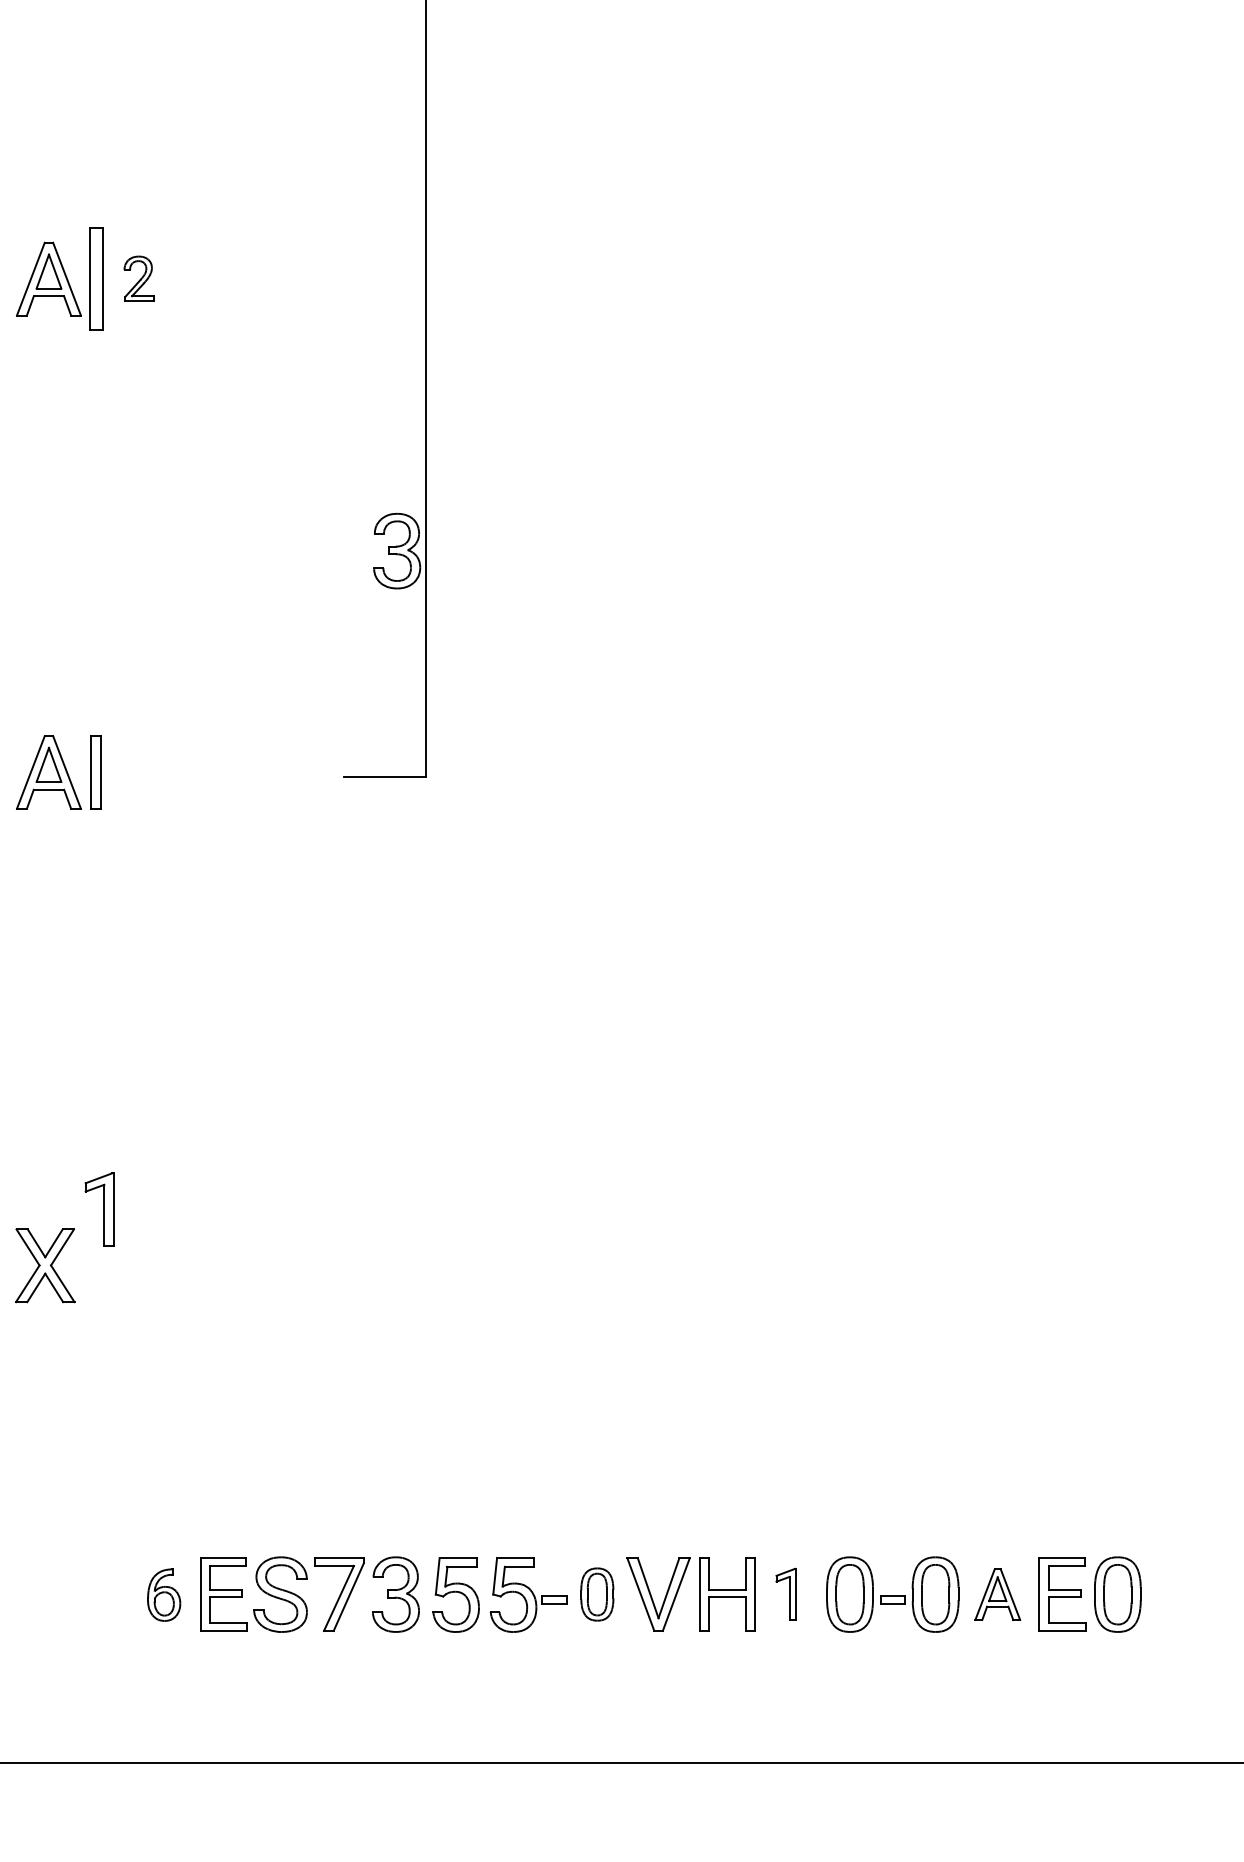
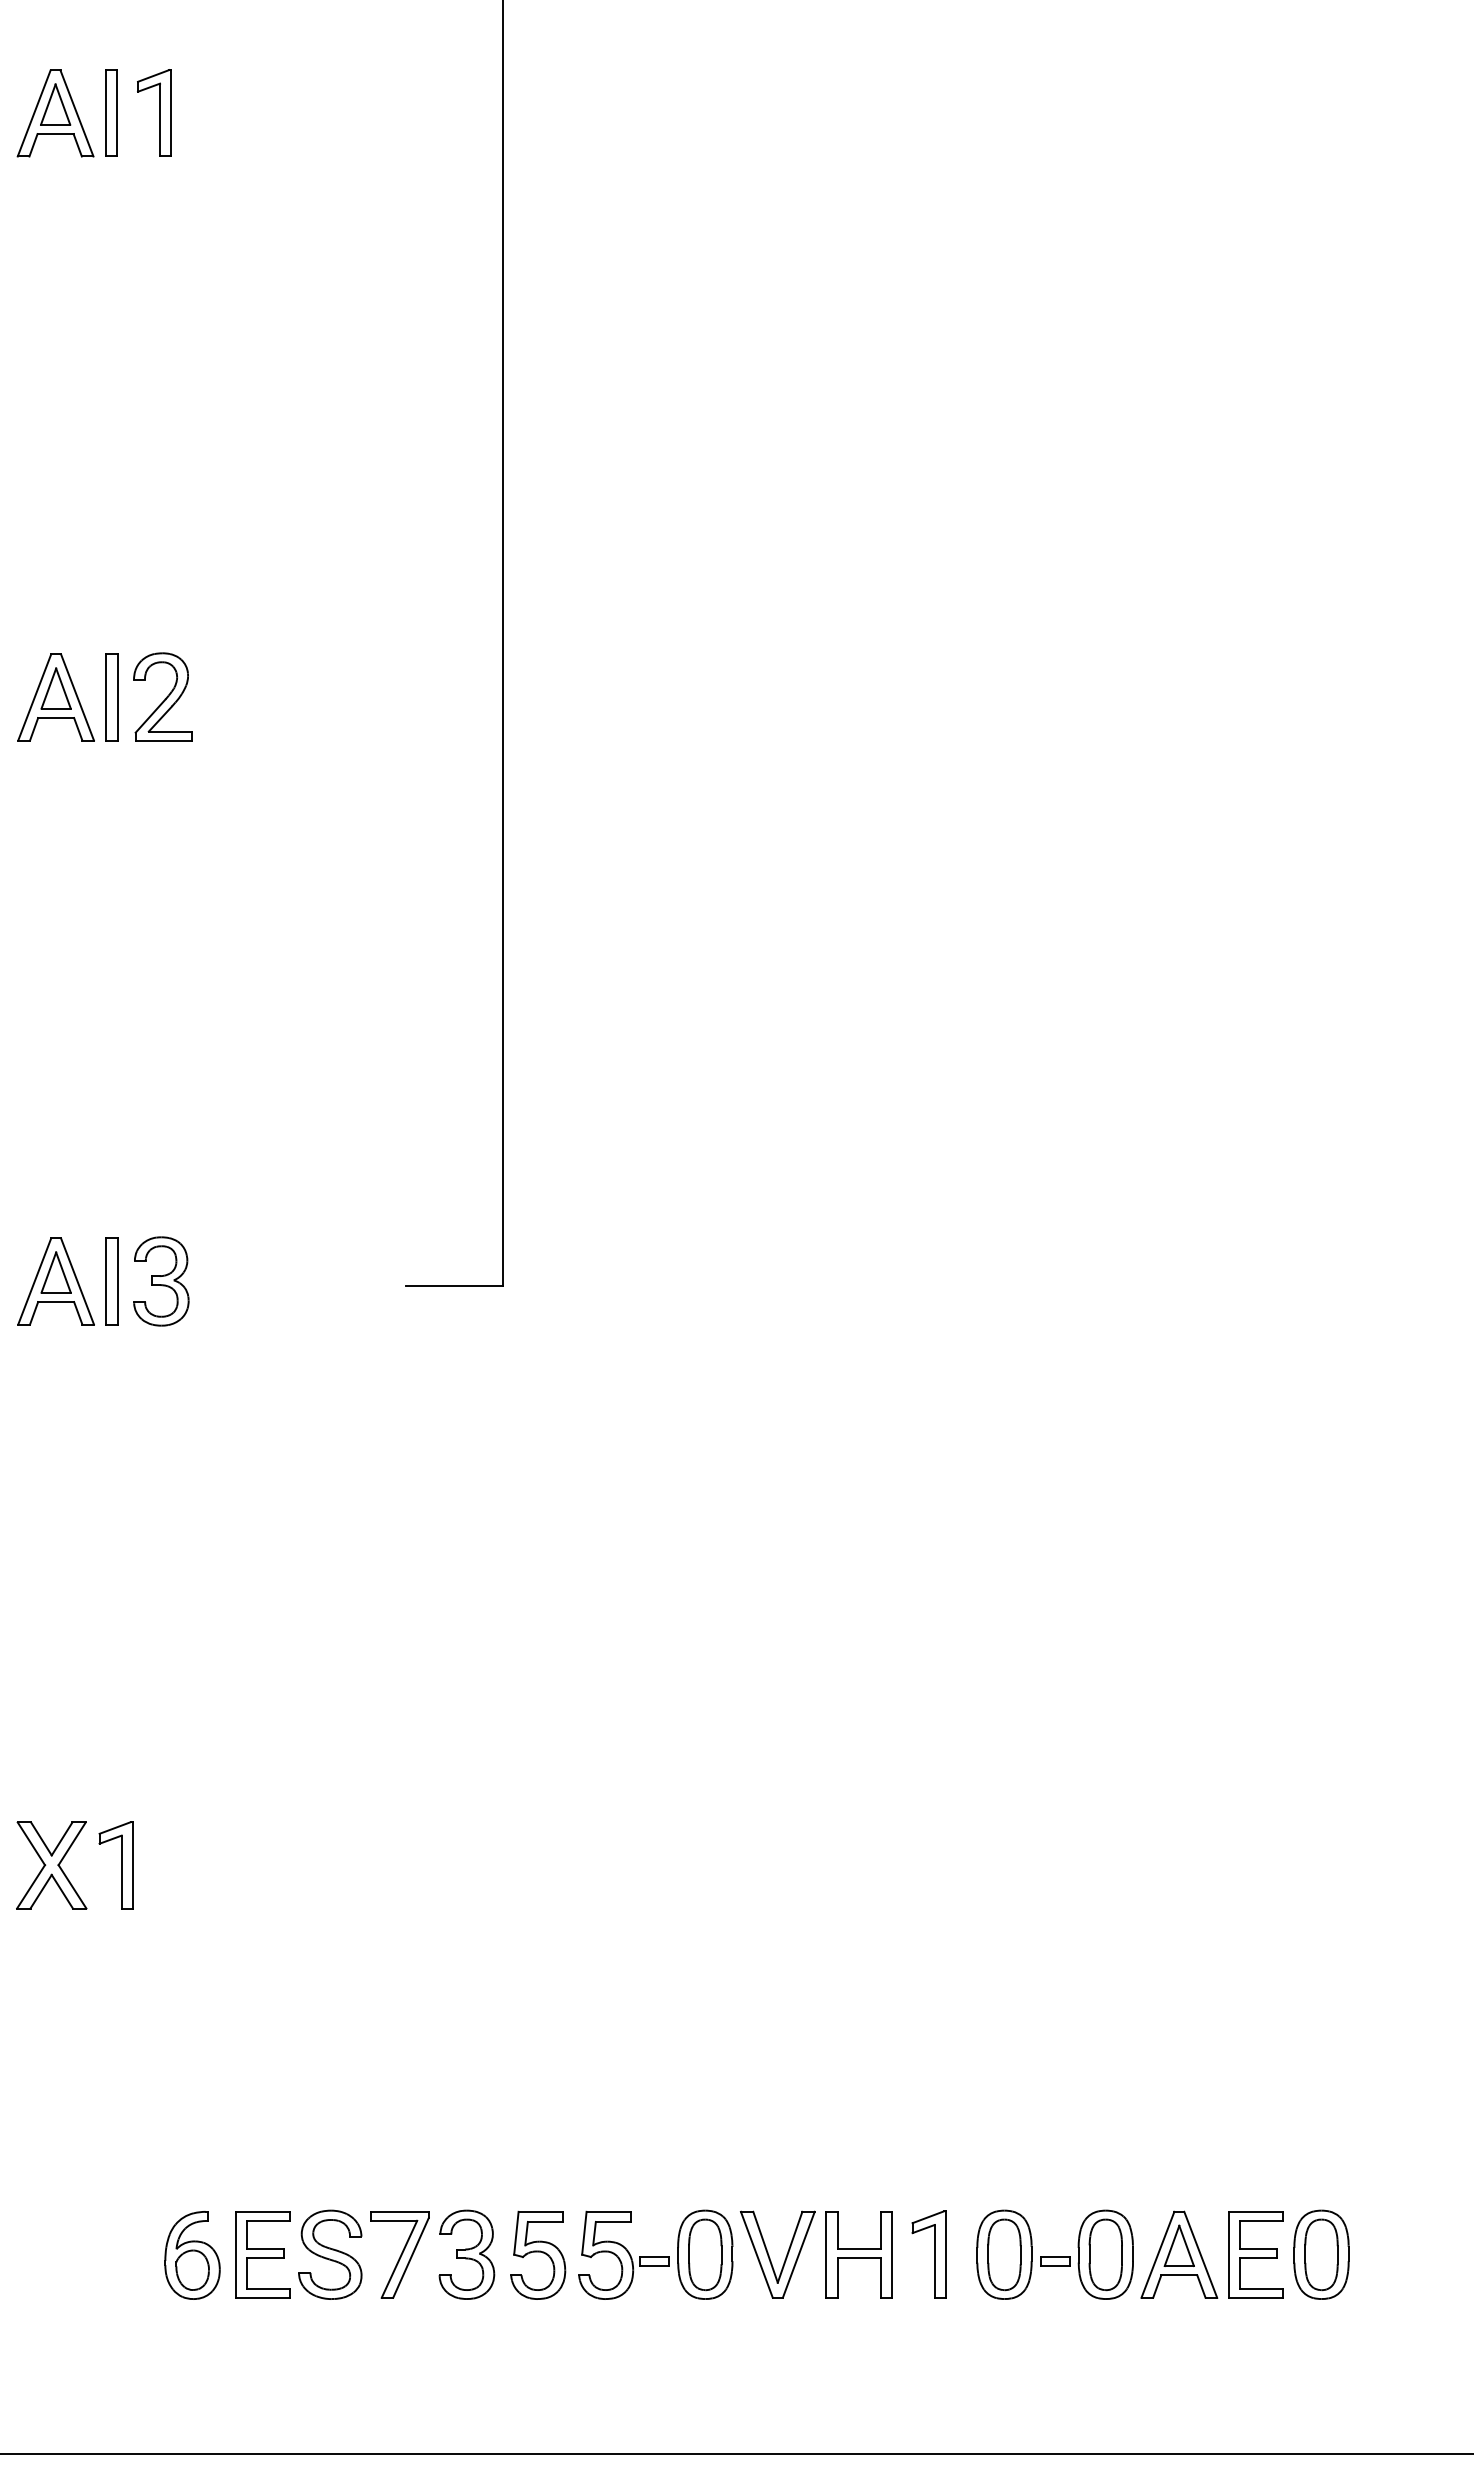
part: (138, 278) -> (162, 696), size x1.67
part: (95, 279) -> (111, 697), size x0.71
part: (397, 551) -> (161, 1281), moved
part: (99, 1210) -> (115, 1865), moved
part: (597, 1594) -> (705, 2254), size x1.43
part: (785, 1594) -> (928, 2254), size x1.43
part: (997, 1594) -> (1179, 2254), size x1.43
part: (164, 1595) -> (192, 2255), size x1.43

